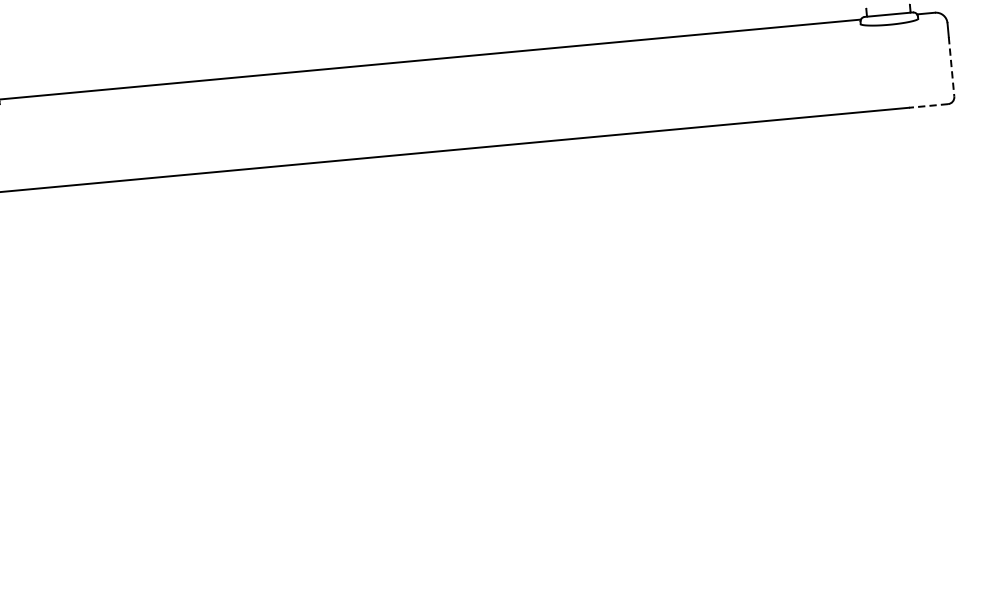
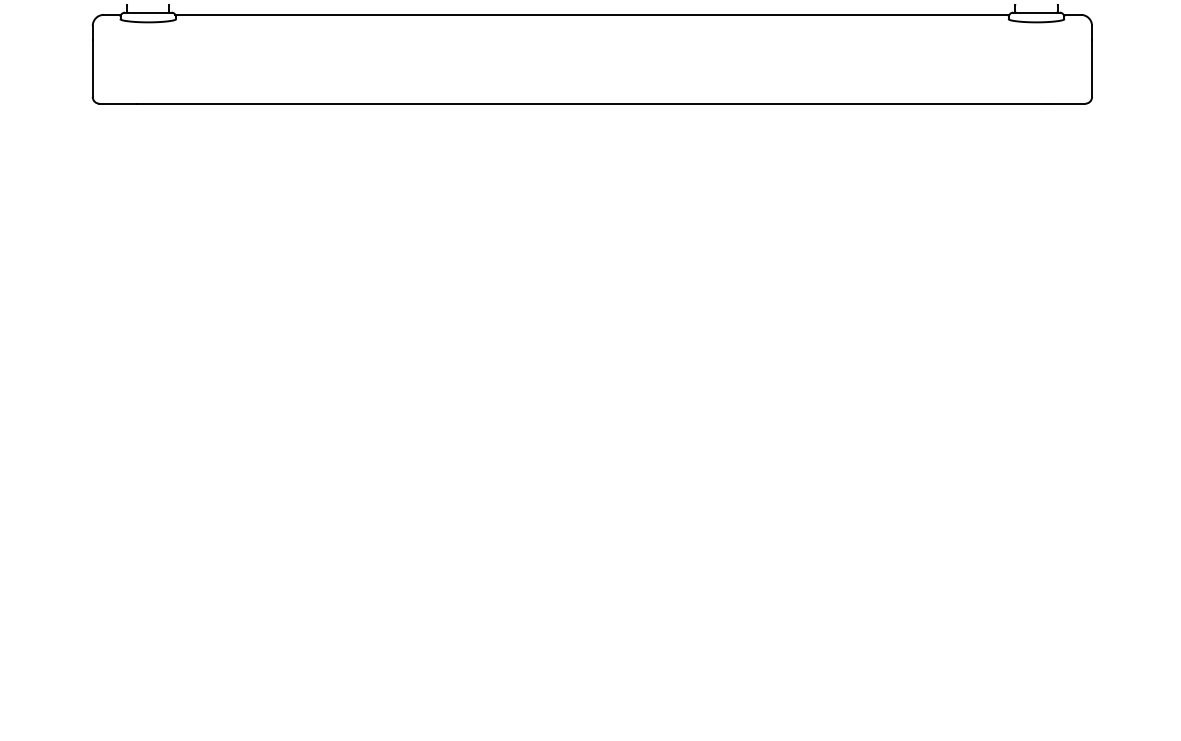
line: (952, 67) -> (1092, 68), dashed -> solid
line: (928, 105) -> (1066, 103), dashed -> solid

